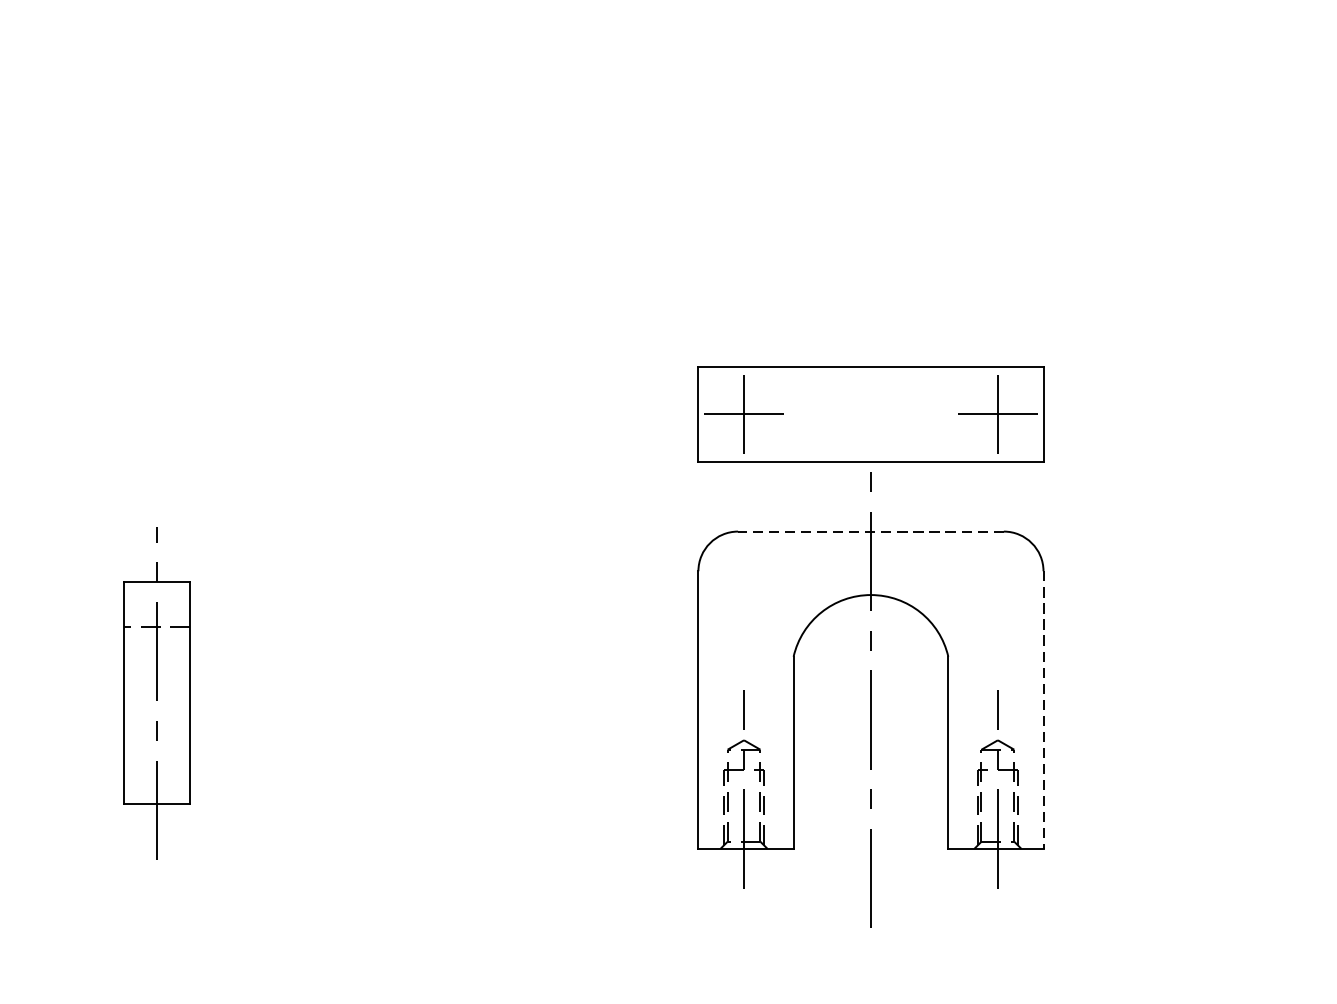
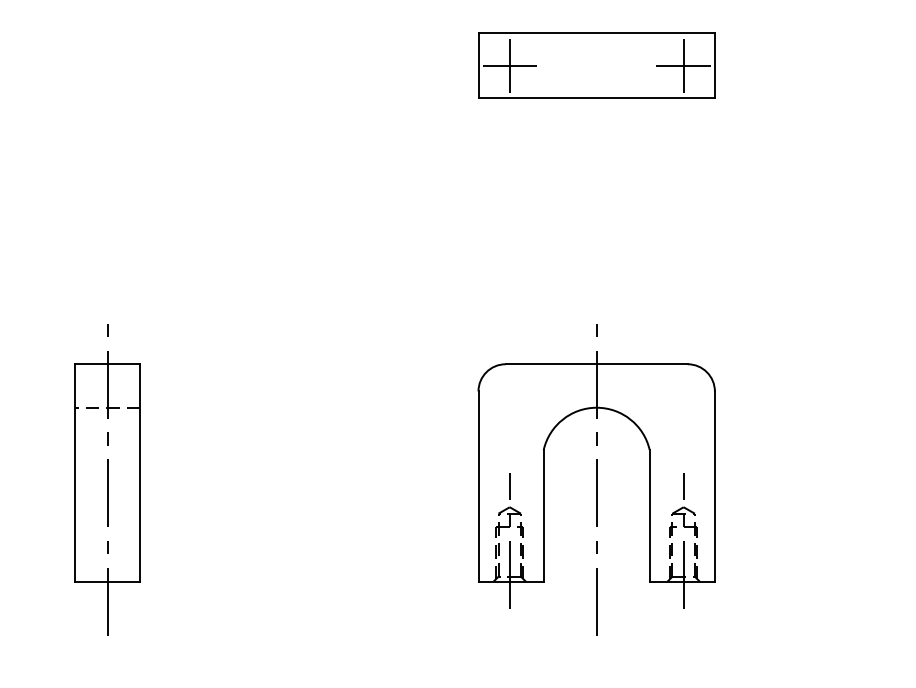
part: (870, 413) -> (596, 65), moved
line: (870, 531) -> (596, 364), dashed -> solid
part: (156, 699) -> (107, 479), size x1.43
line: (1042, 711) -> (714, 487), dashed -> solid

